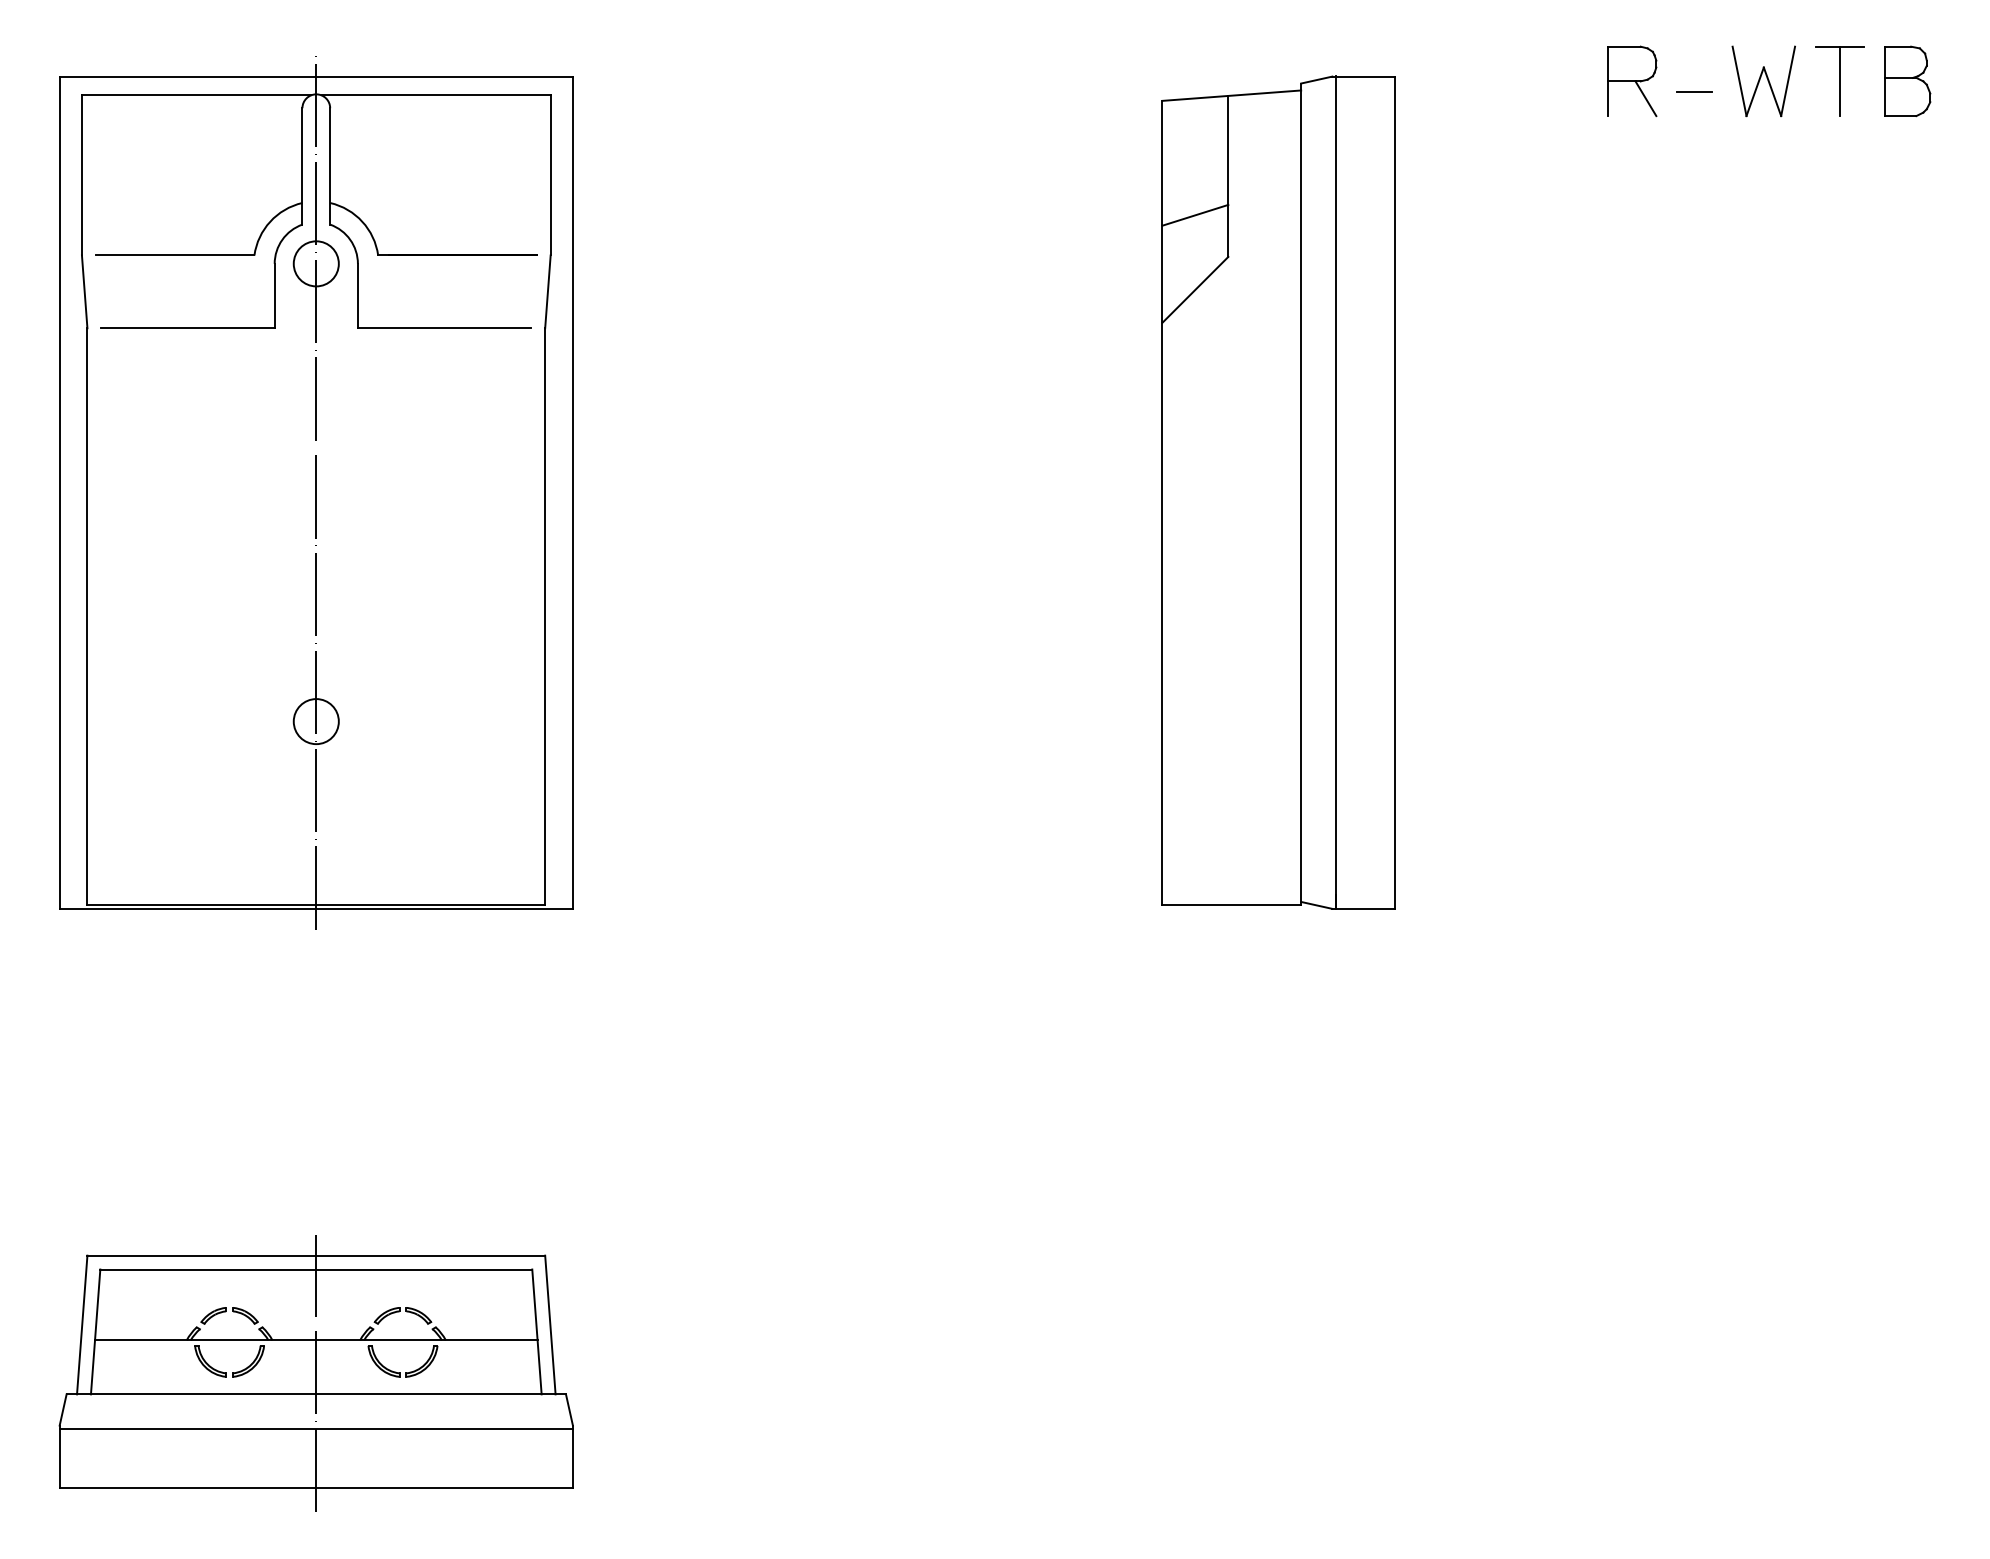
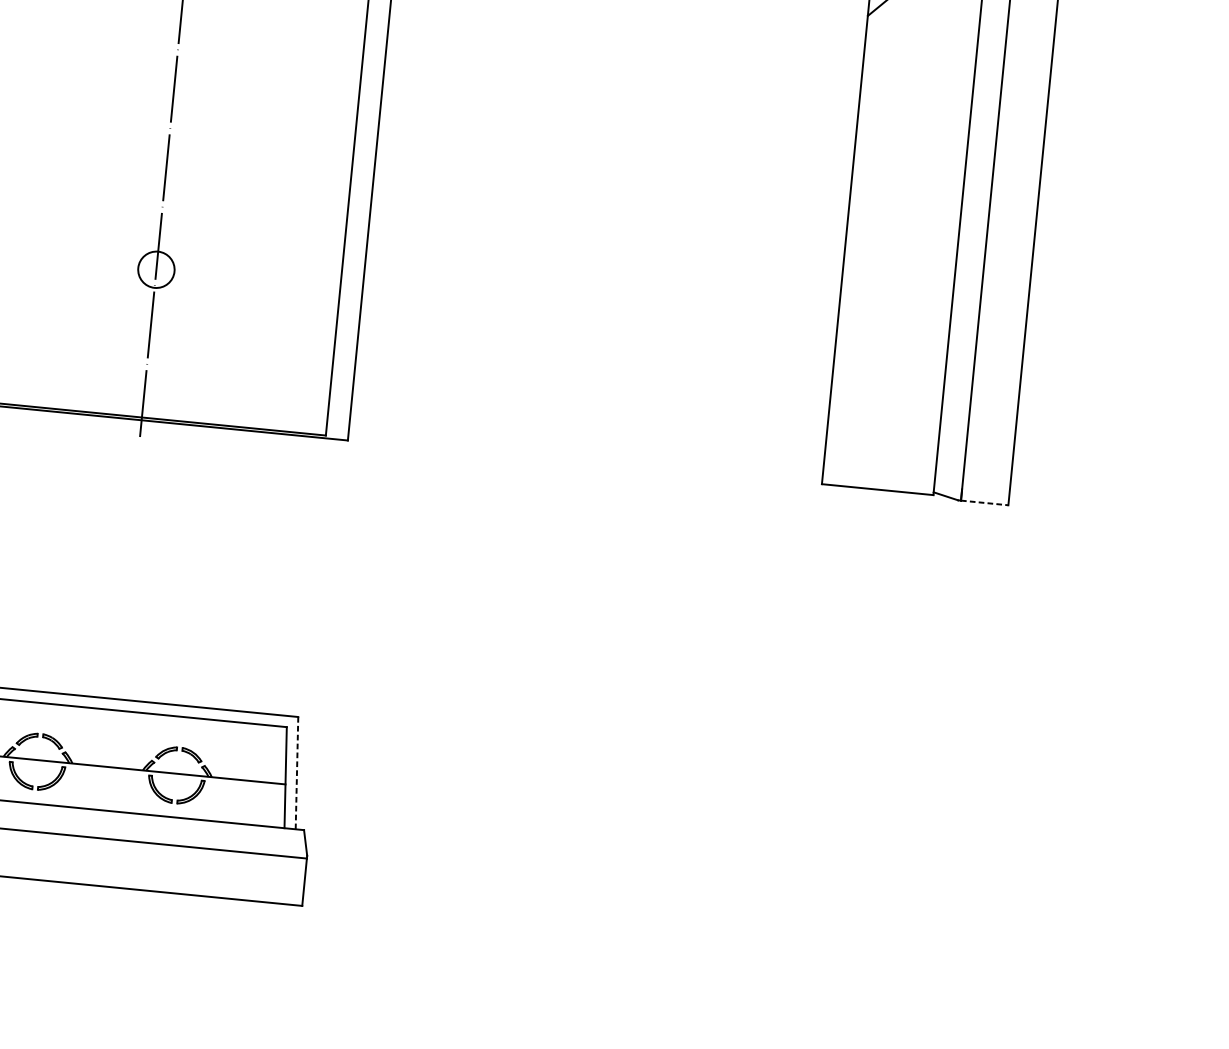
line: (1365, 908) -> (984, 502), solid -> dashed
line: (550, 1325) -> (297, 773), solid -> dashed
line: (316, 1373) -> (105, 793), removed

